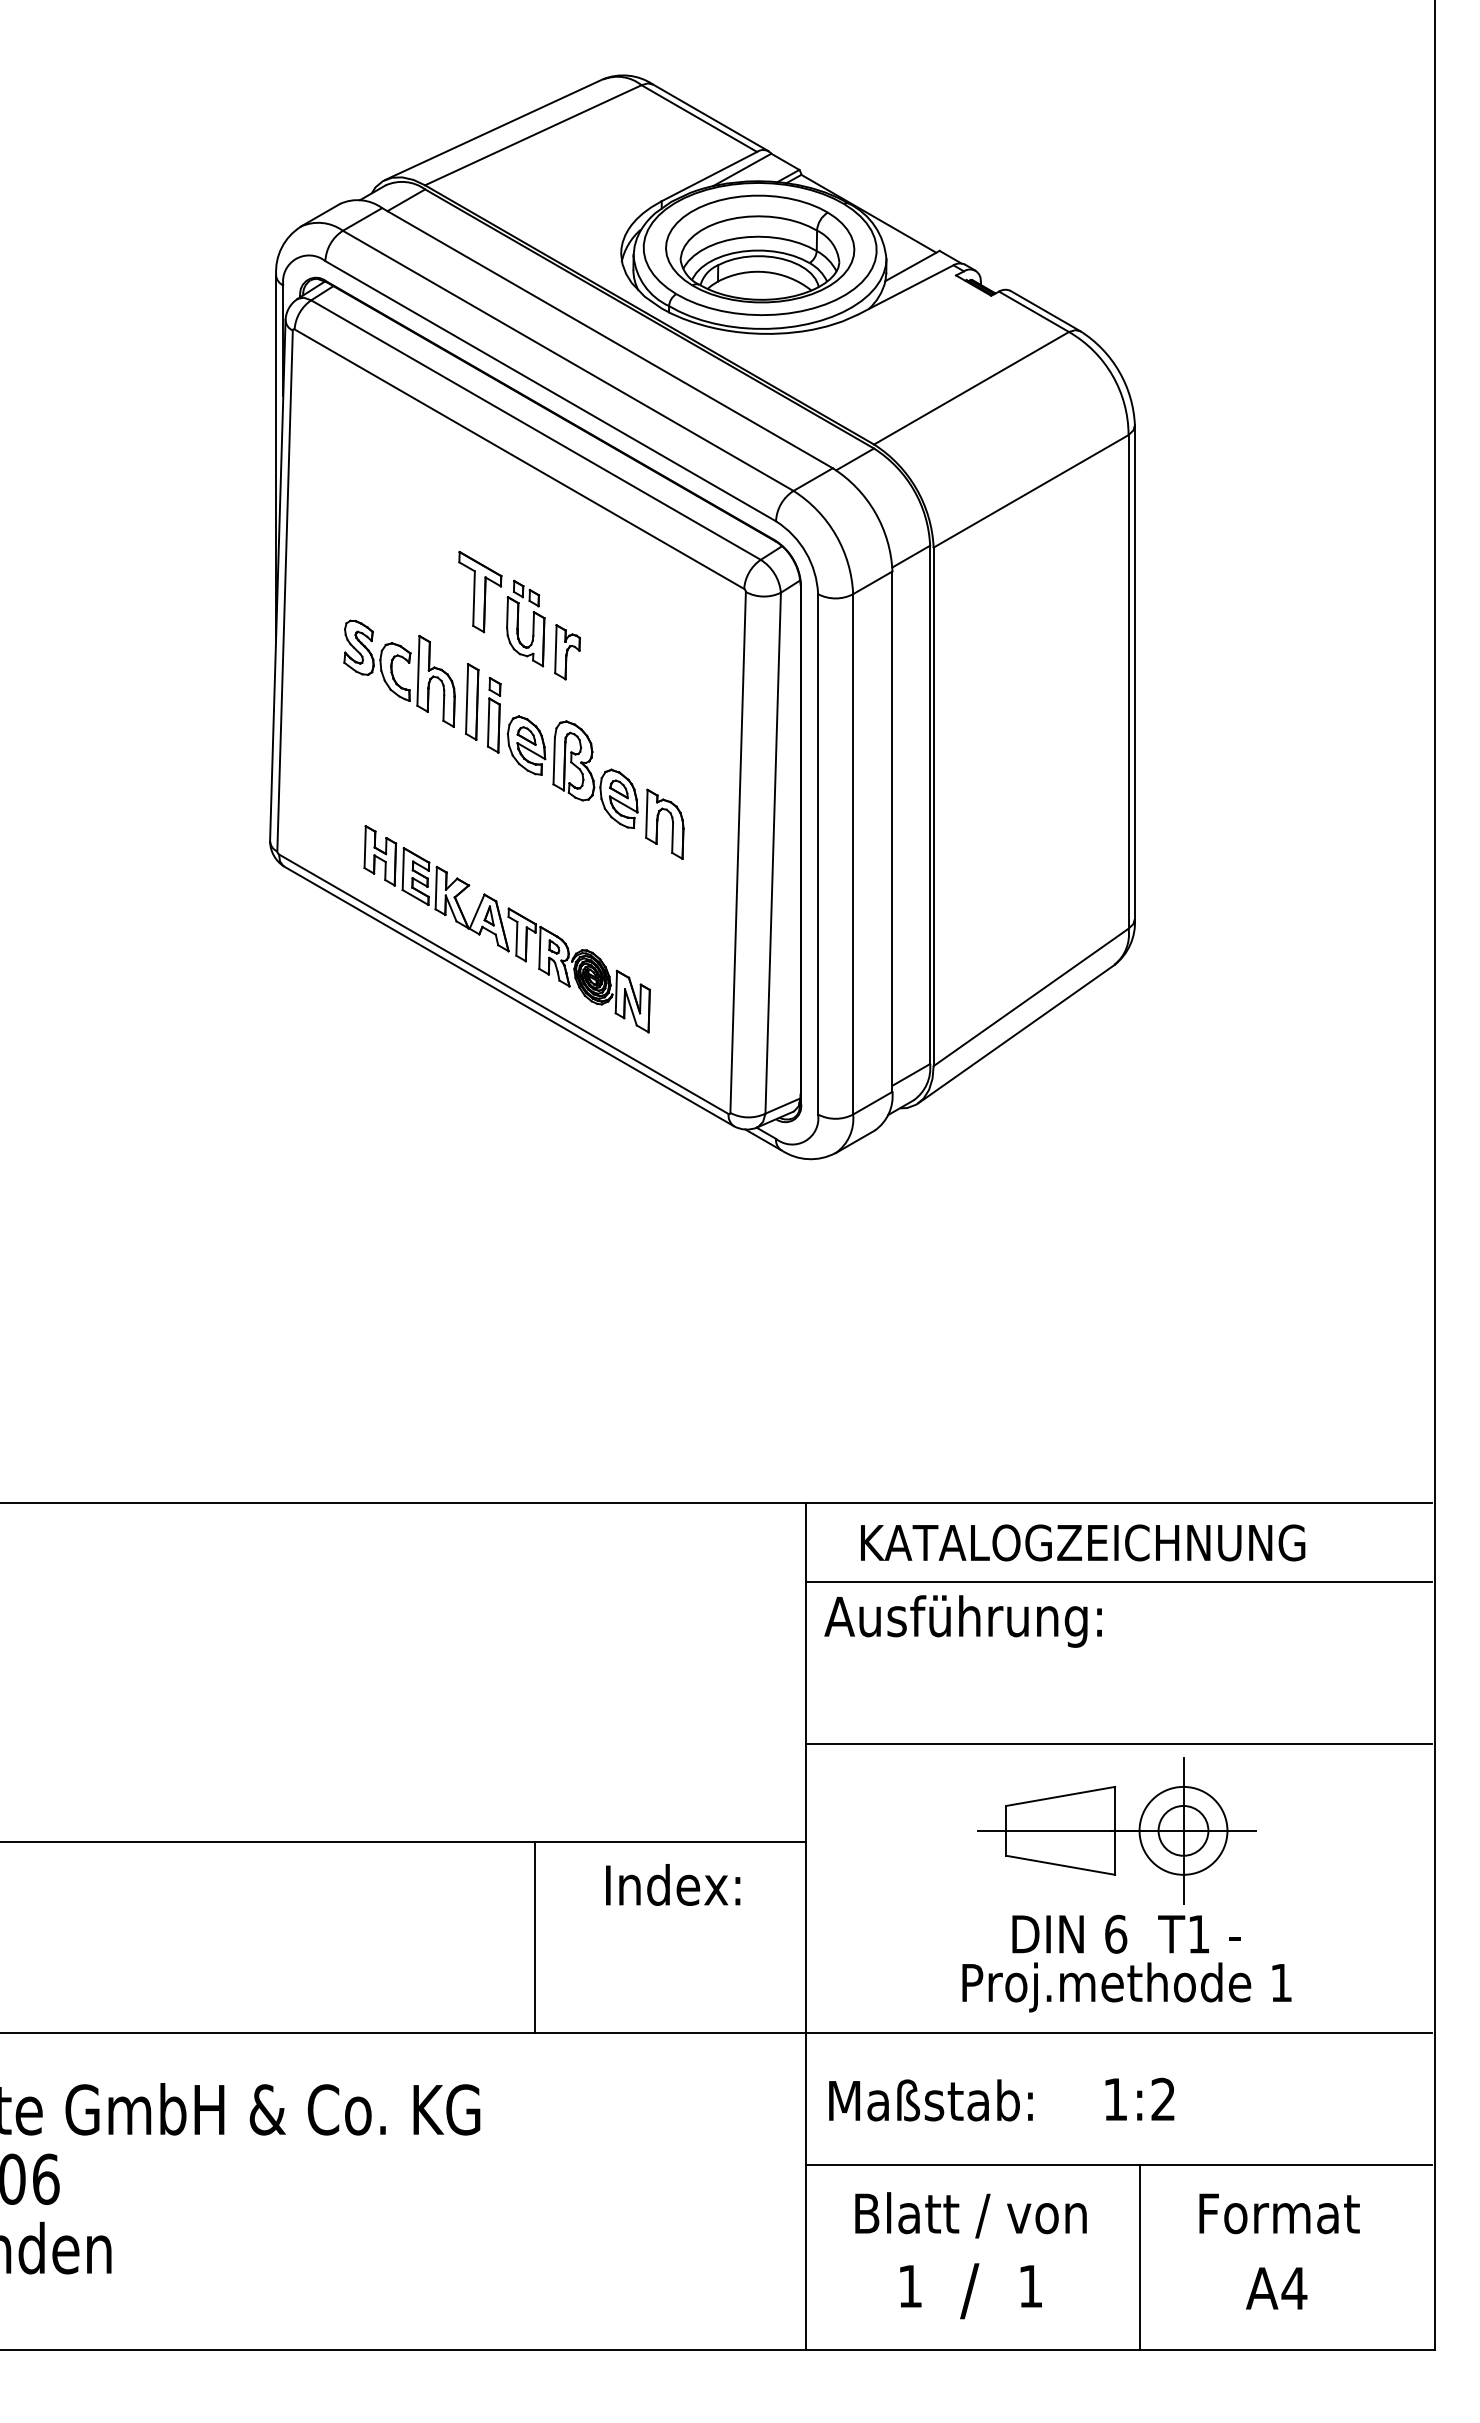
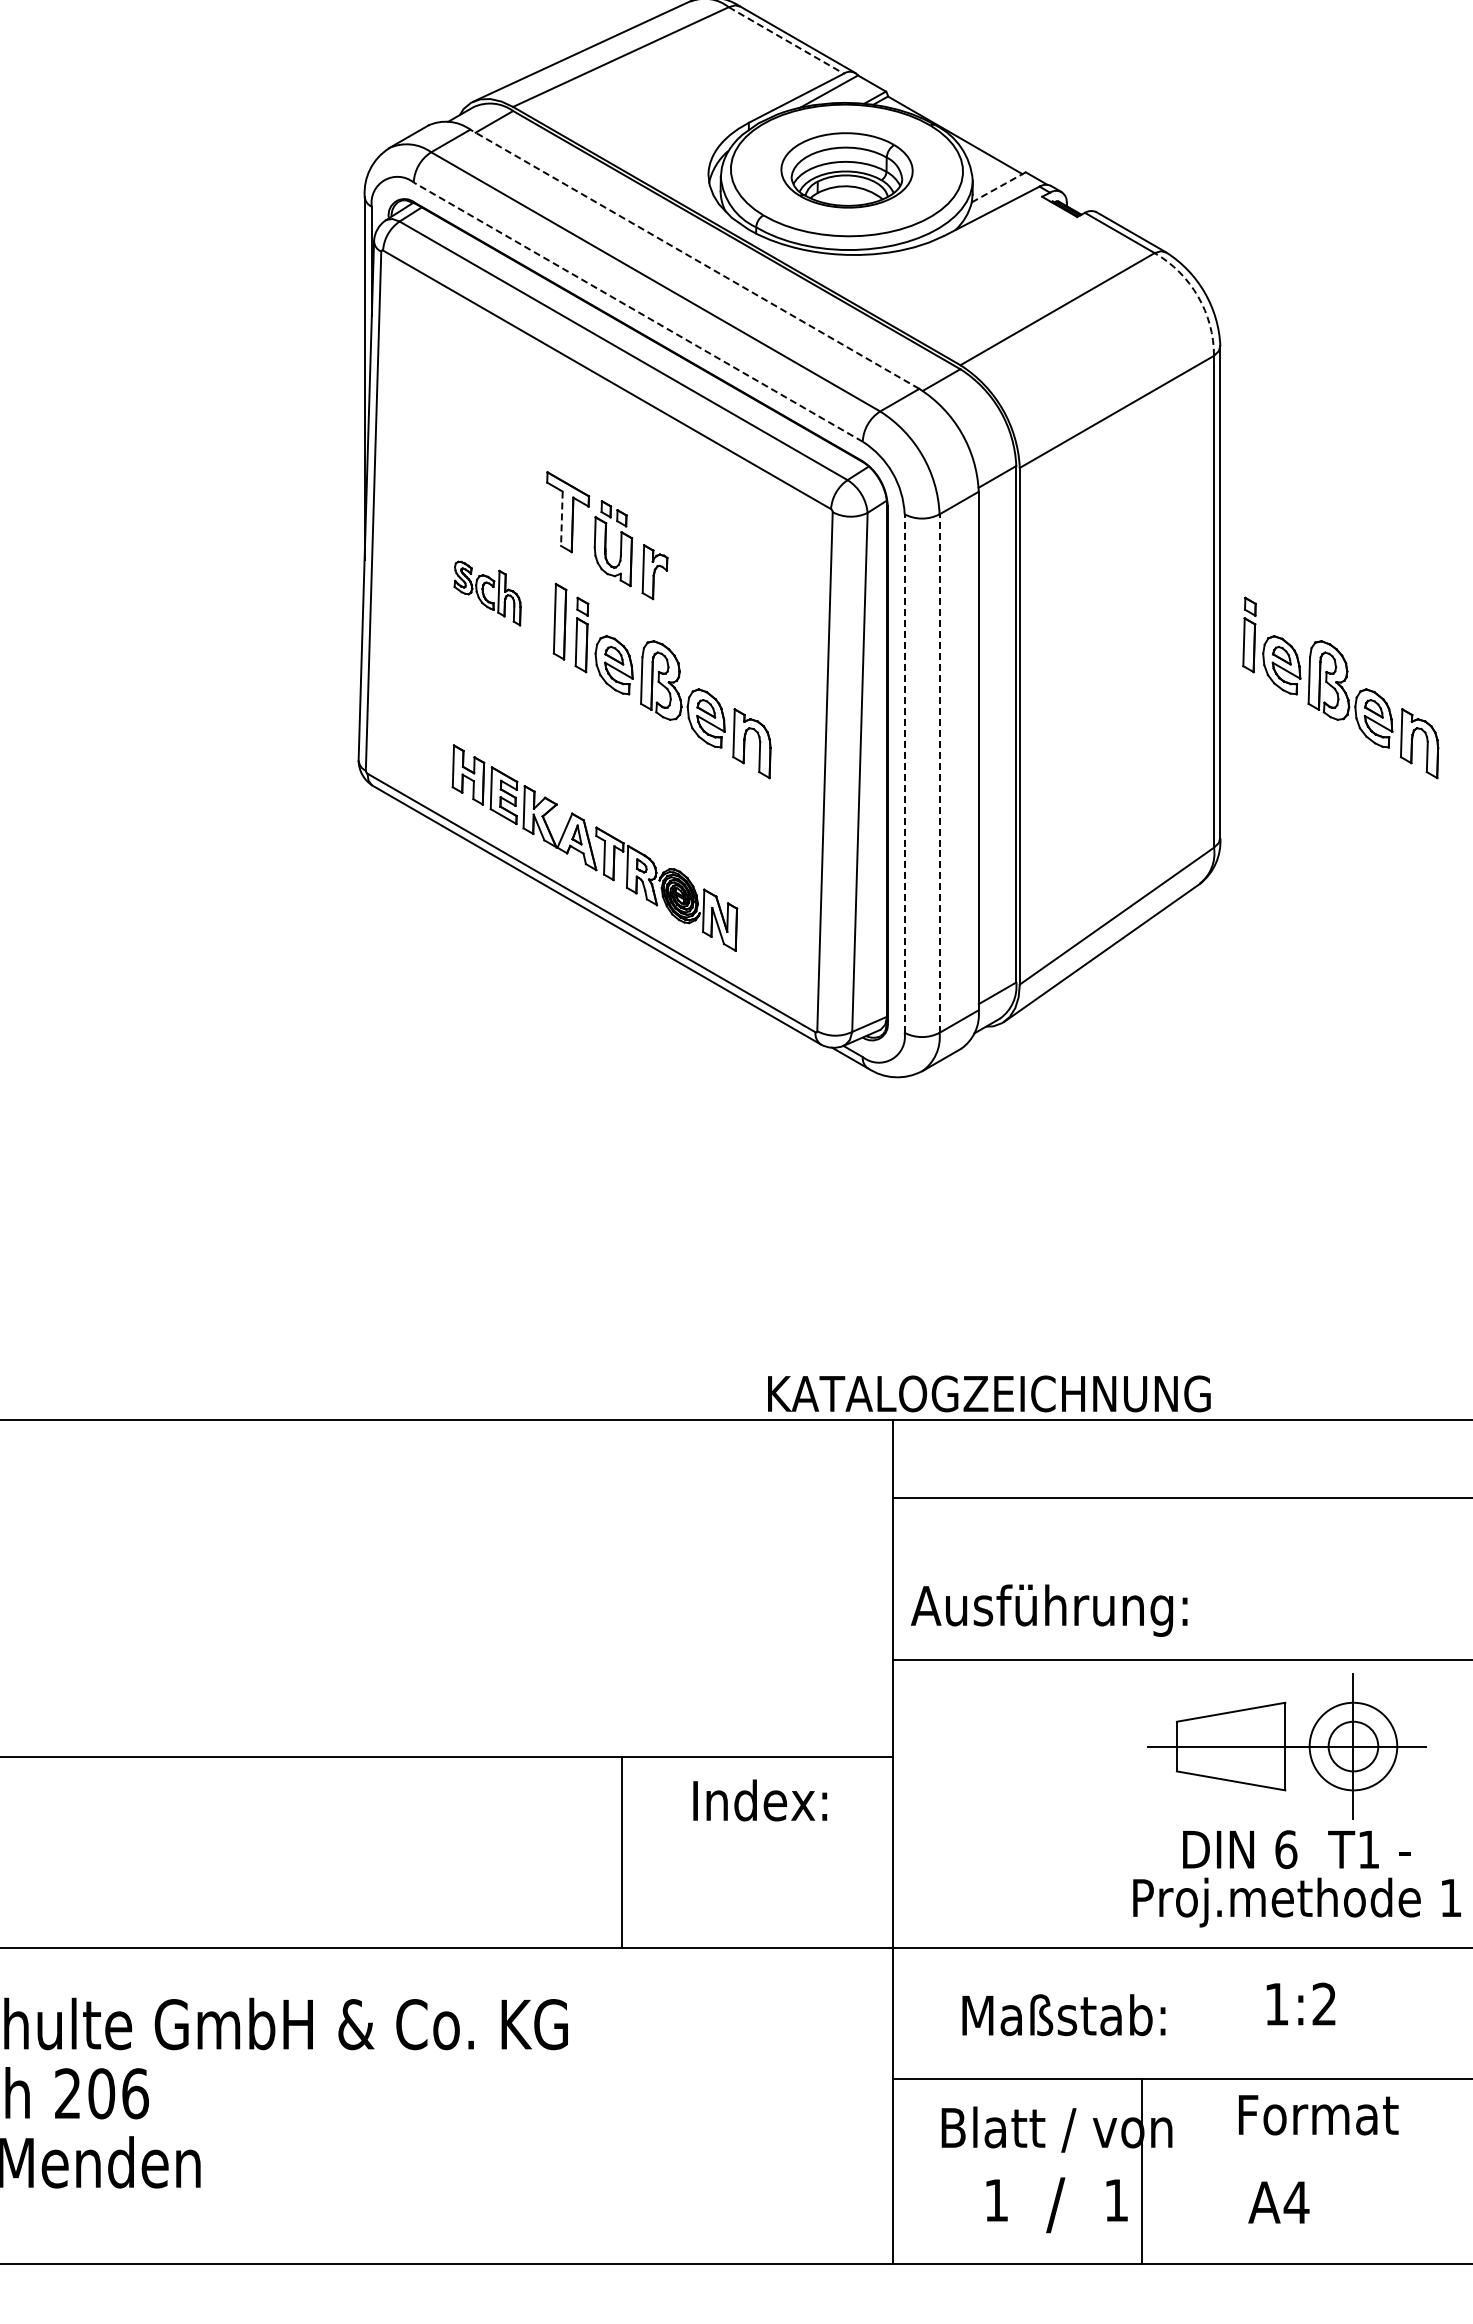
line: (699, 118) -> (786, 40), solid -> dashed
part: (760, 248) -> (847, 169), size x0.7
line: (912, 265) -> (998, 186), solid -> dashed
line: (607, 337) -> (694, 258), solid -> dashed
arc: (1112, 375) -> (1198, 296), solid -> dashed
line: (550, 390) -> (638, 311), solid -> dashed
line: (474, 599) -> (562, 519), solid -> dashed
part: (399, 673) -> (487, 593), size x0.6
part: (1255, 768) -> (1340, 688), added
line: (818, 853) -> (905, 772), solid -> dashed
line: (853, 853) -> (939, 772), solid -> dashed
text: (1083, 1542) -> (989, 1393), moved
text: (962, 1621) -> (1048, 1610), moved
part: (1116, 1874) -> (1286, 1790), moved
text: (1139, 2098) -> (1300, 2003), moved
text: (930, 2100) -> (1063, 2015), moved
text: (1279, 2213) -> (1318, 2114), moved
line: (1139, 2257) -> (1142, 2171), moved
text: (1276, 2288) -> (1278, 2202), moved

